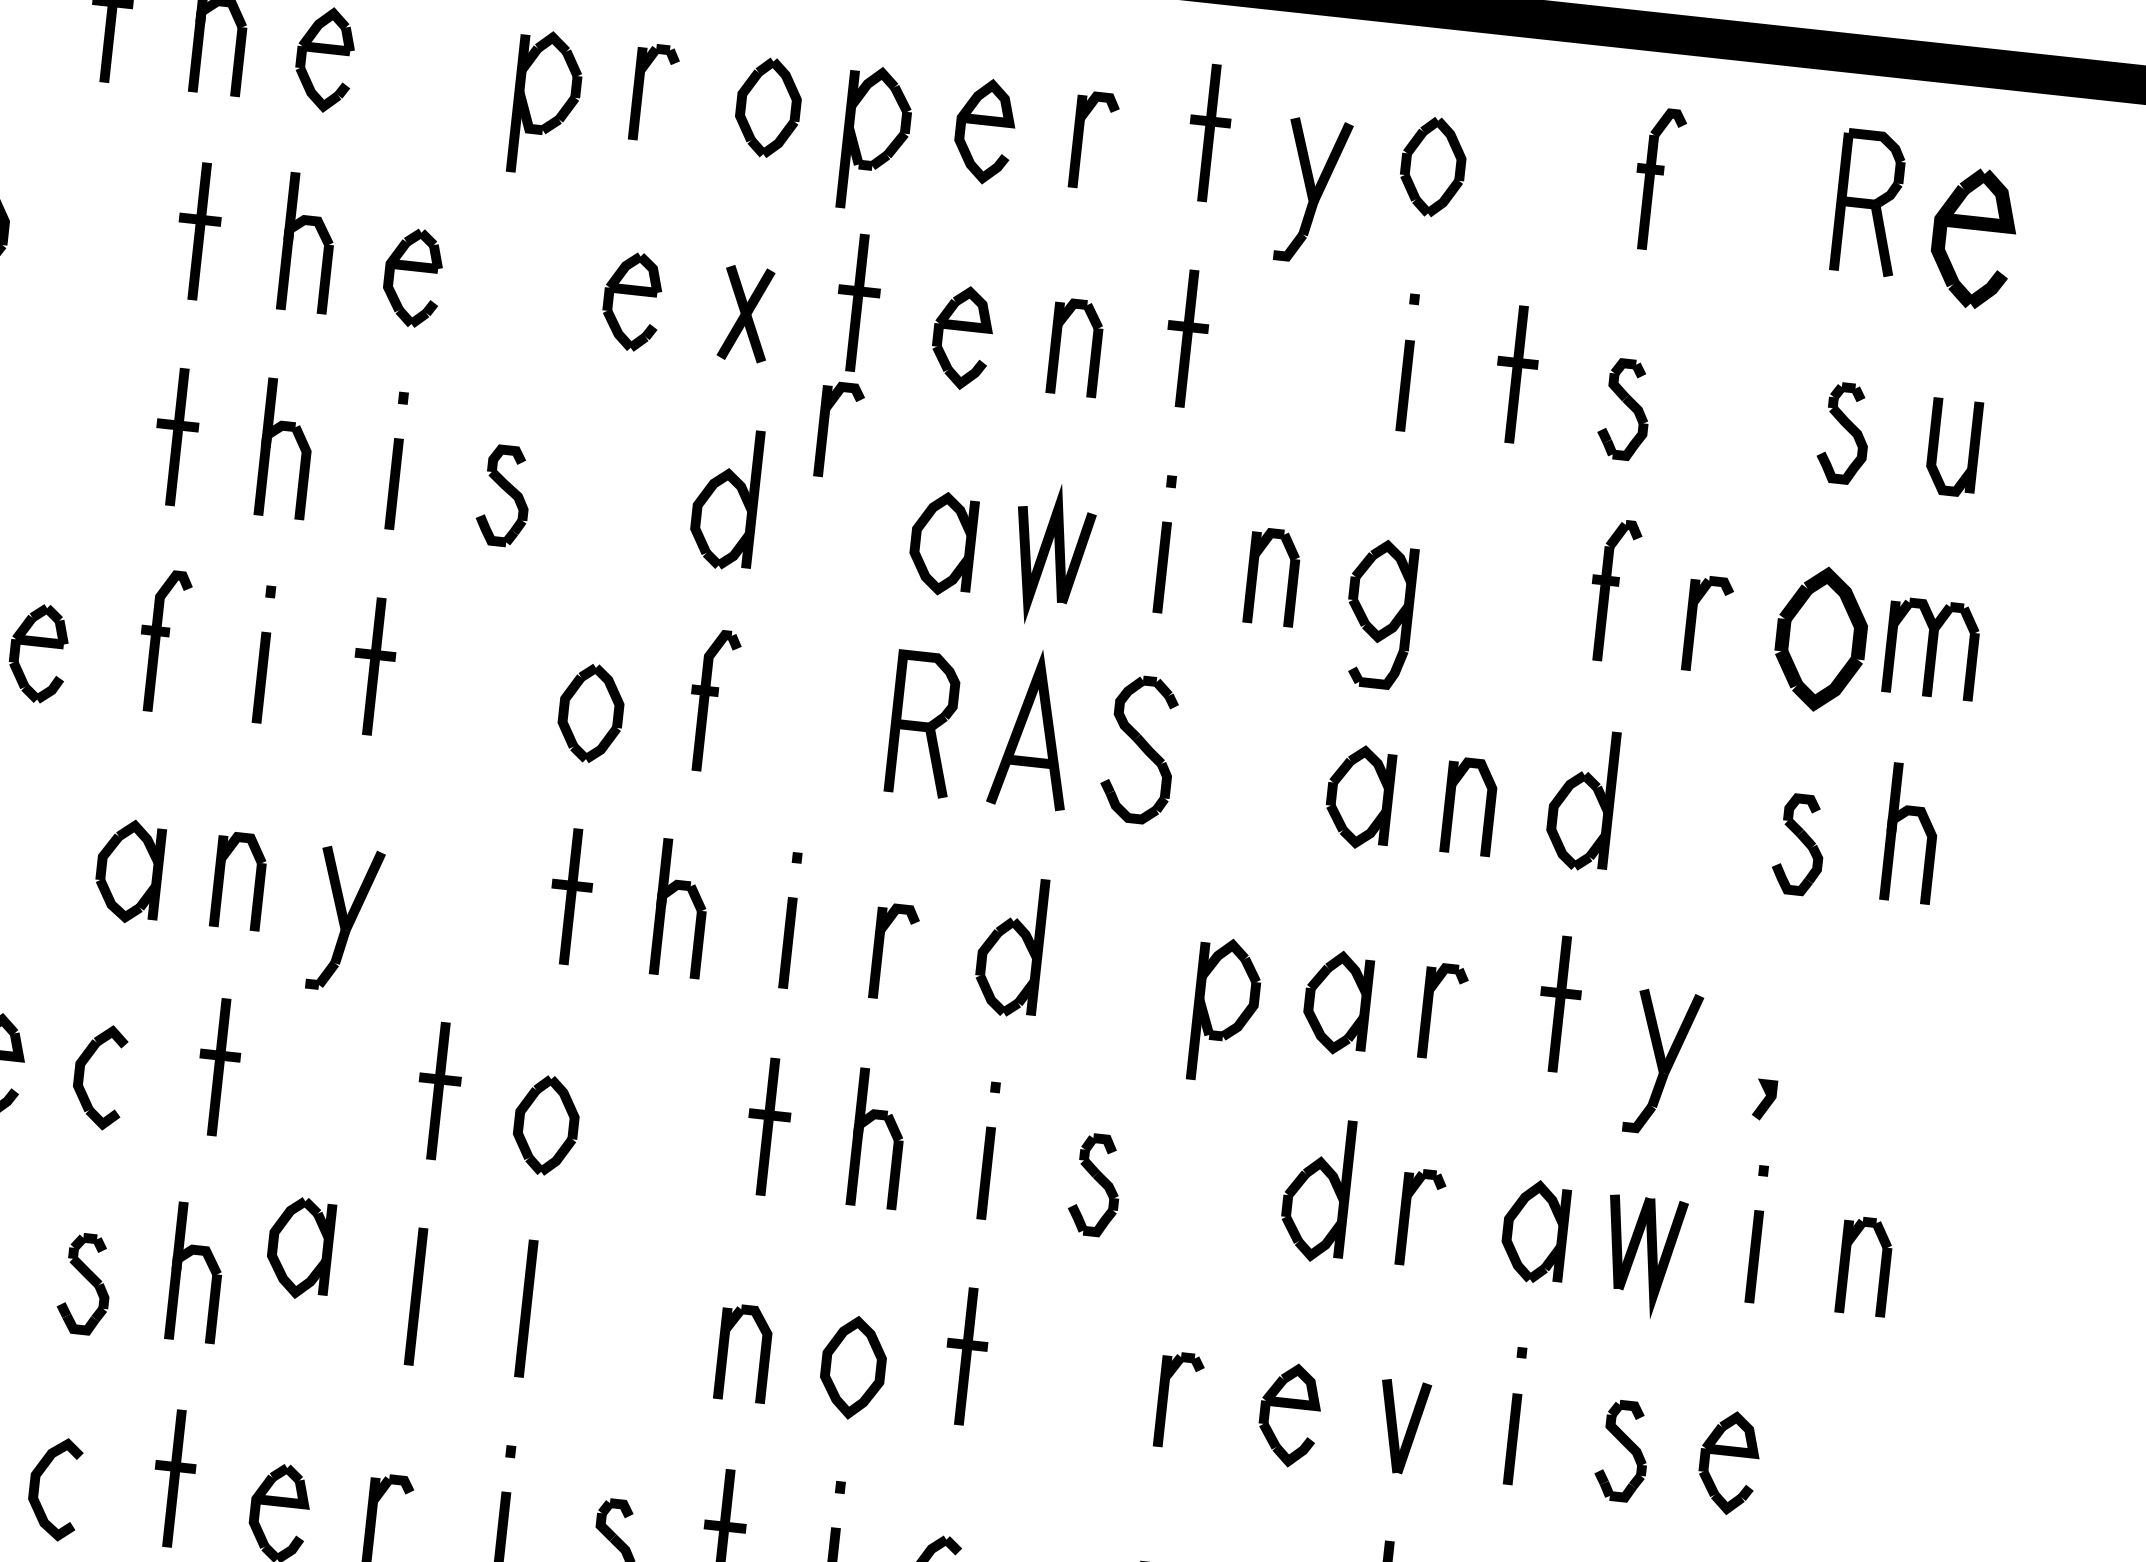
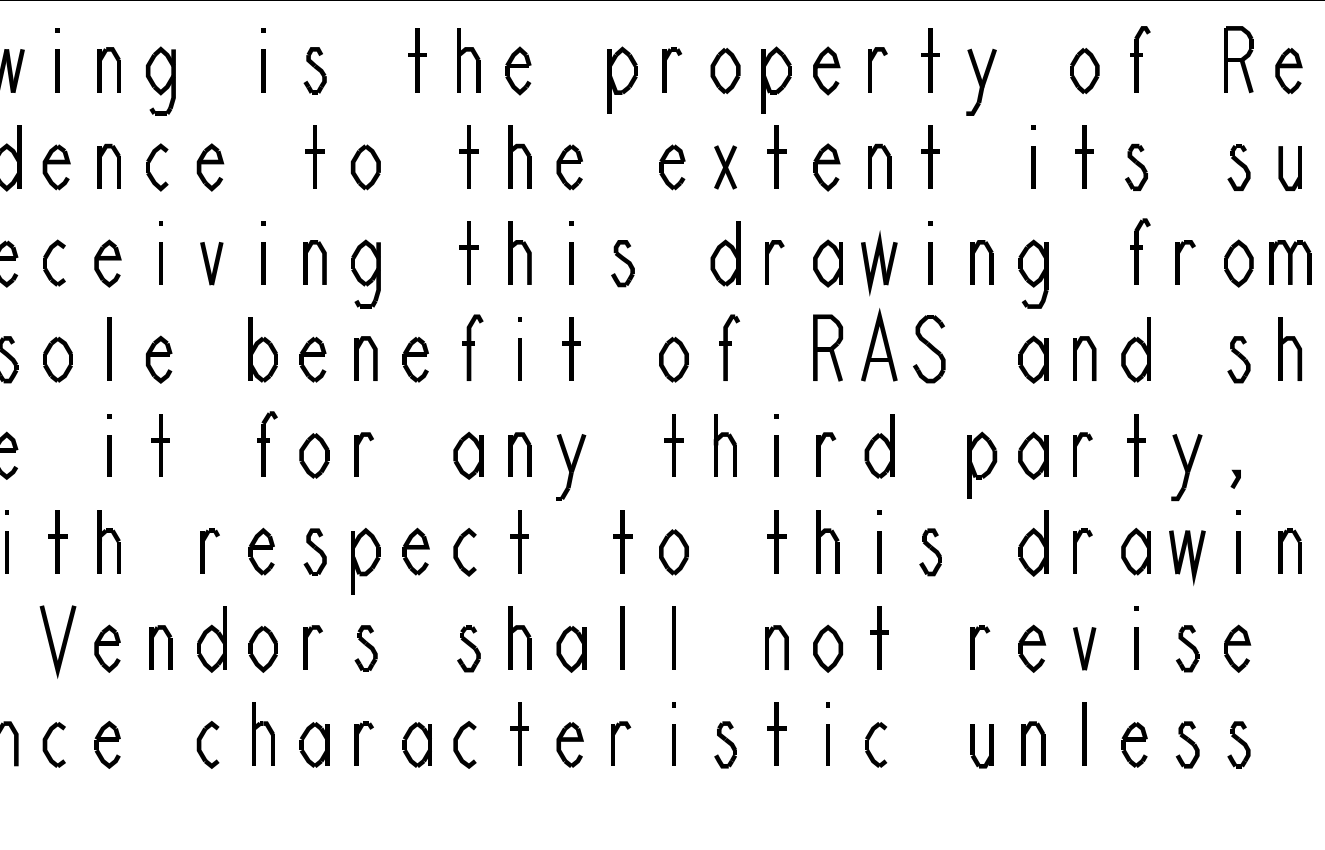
part: (1432, 168) -> (1084, 71), moved
part: (1972, 239) -> (1288, 71), size x0.71
part: (839, 430) -> (774, 262), moved
part: (1820, 638) -> (1238, 263), size x0.71
part: (300, 1248) -> (571, 649), moved

